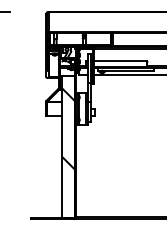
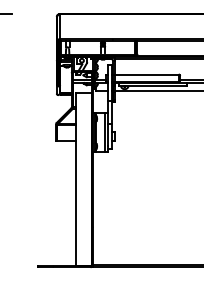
hatch: (68, 128) -> (83, 156), removed

